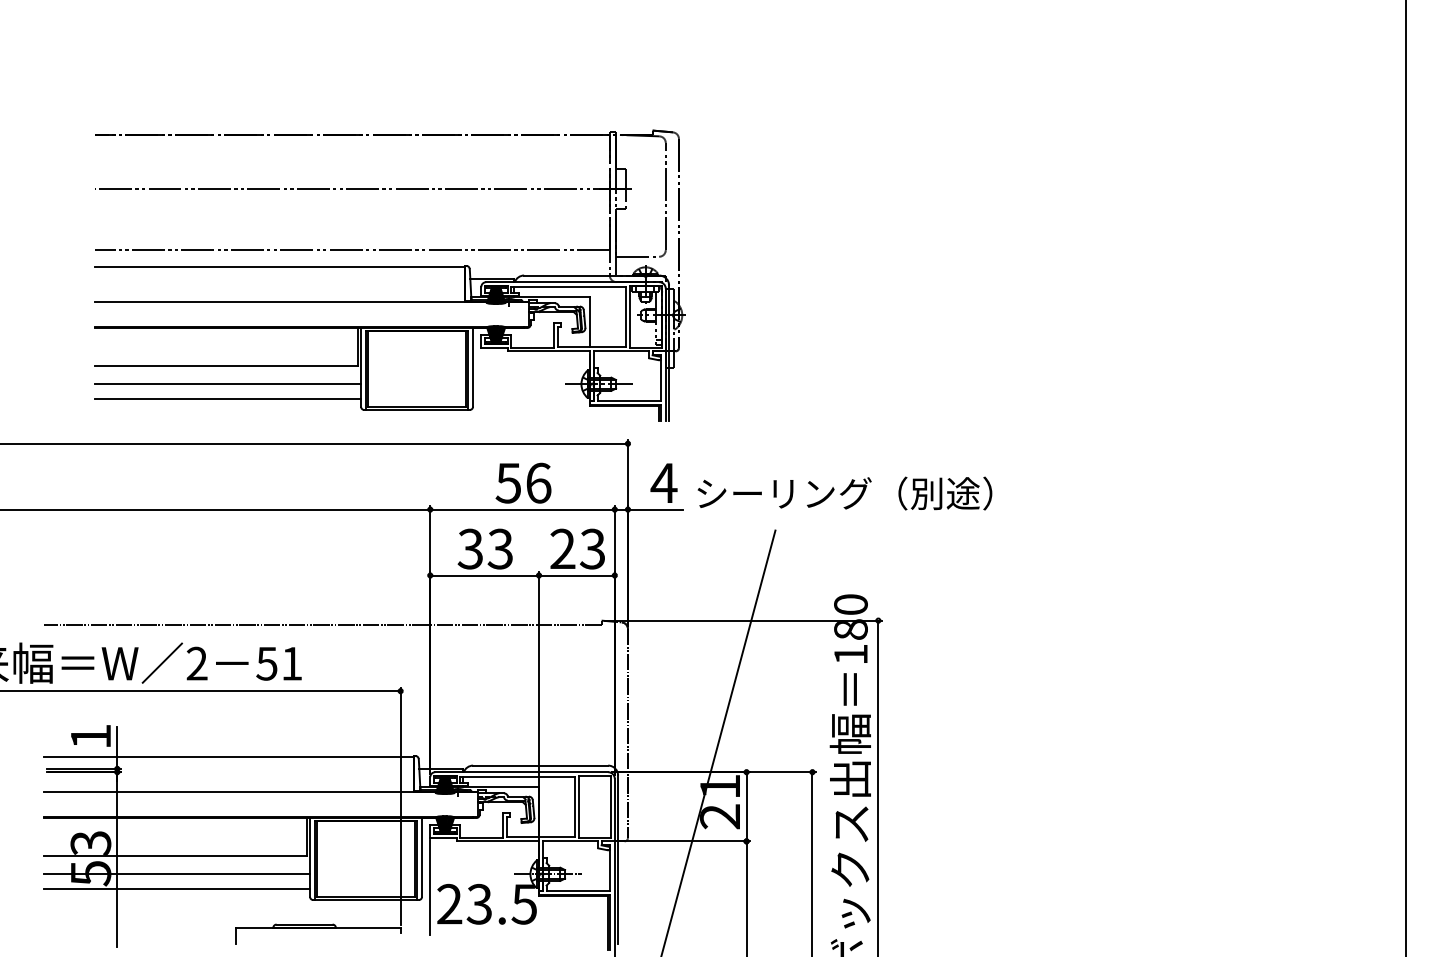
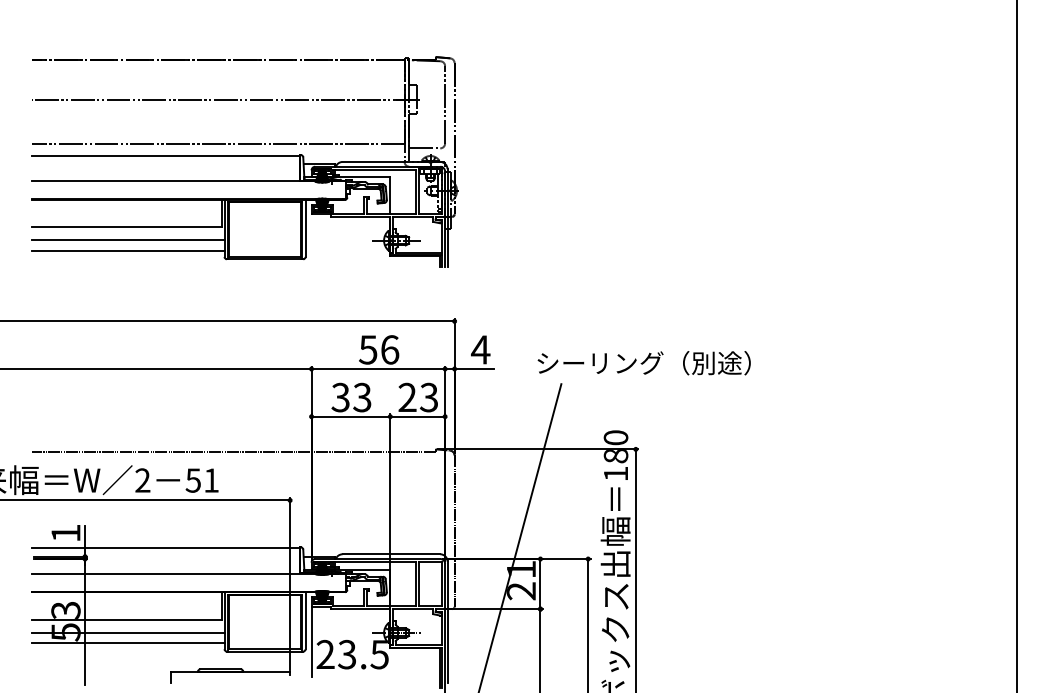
part: (389, 267) -> (245, 156), moved
text: (844, 493) -> (643, 363), moved

